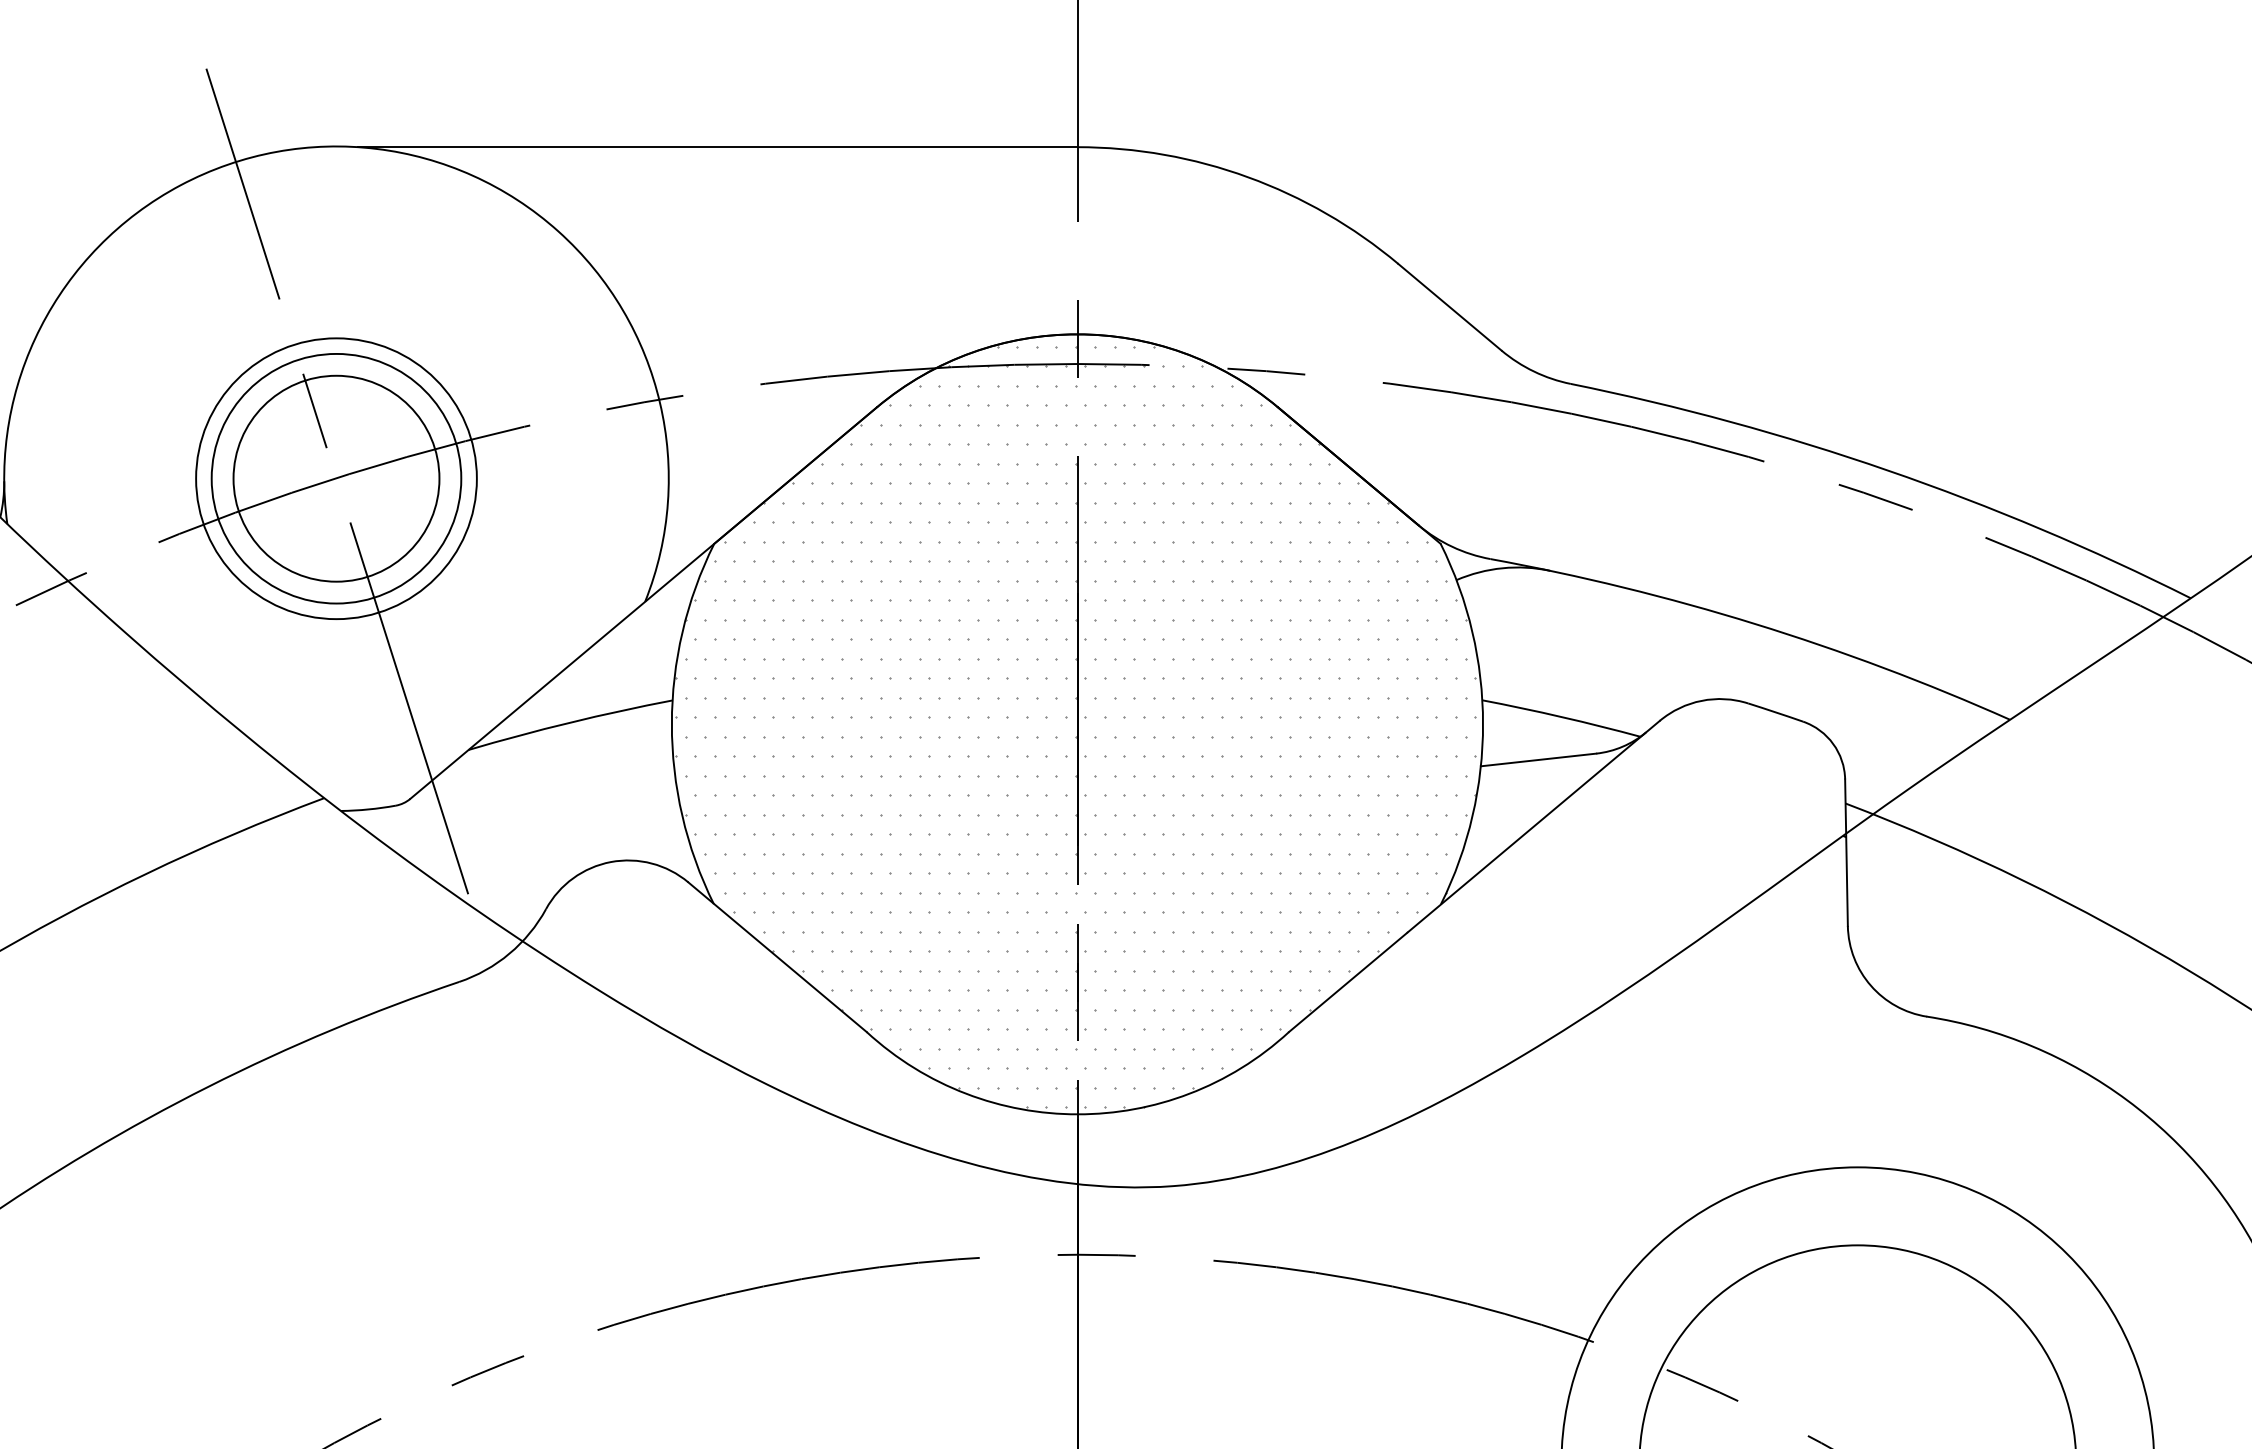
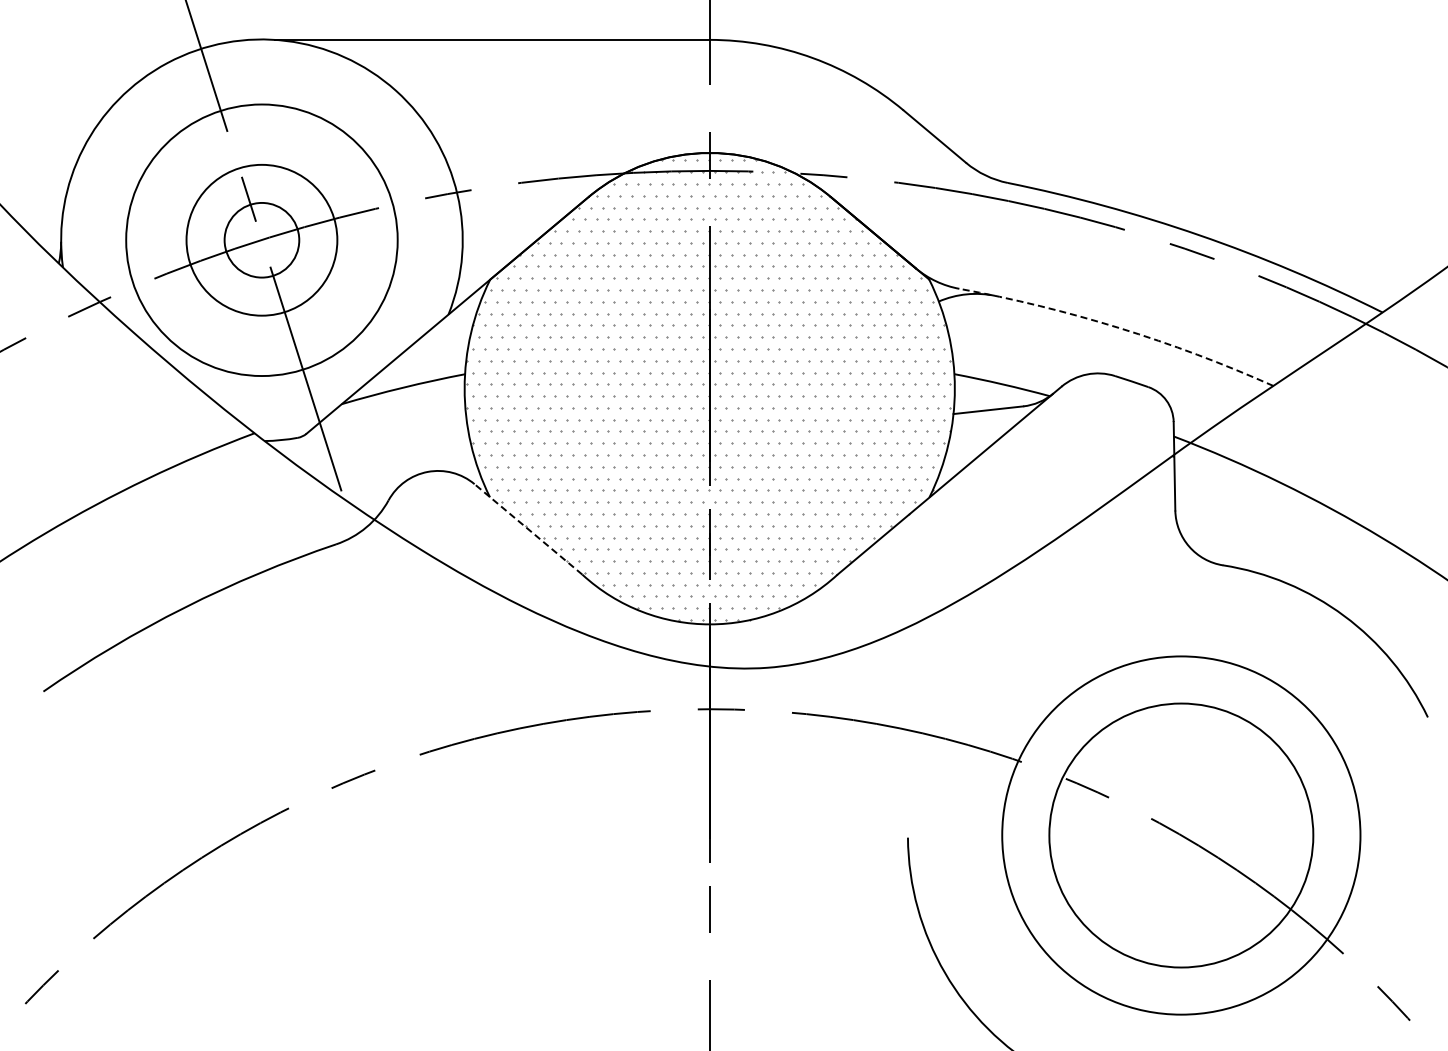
circle: (335, 479) -> (261, 240), size x0.6
circle: (335, 479) -> (261, 240), size x1.6
arc: (1755, 624) -> (1119, 328), solid -> dashed
line: (777, 957) -> (528, 529), solid -> dashed

